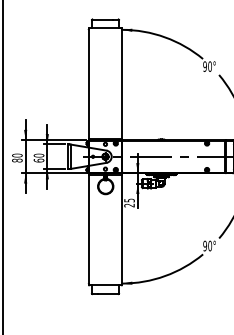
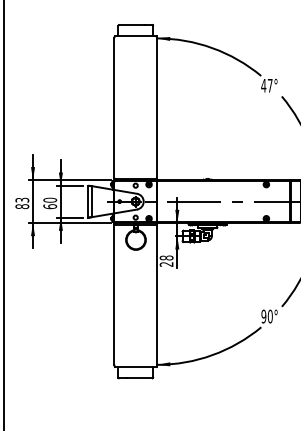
text: (207, 66) -> (266, 85), 90° -> 47°
text: (17, 155) -> (22, 200), 80 -> 83
text: (129, 200) -> (166, 257), 25 -> 28

